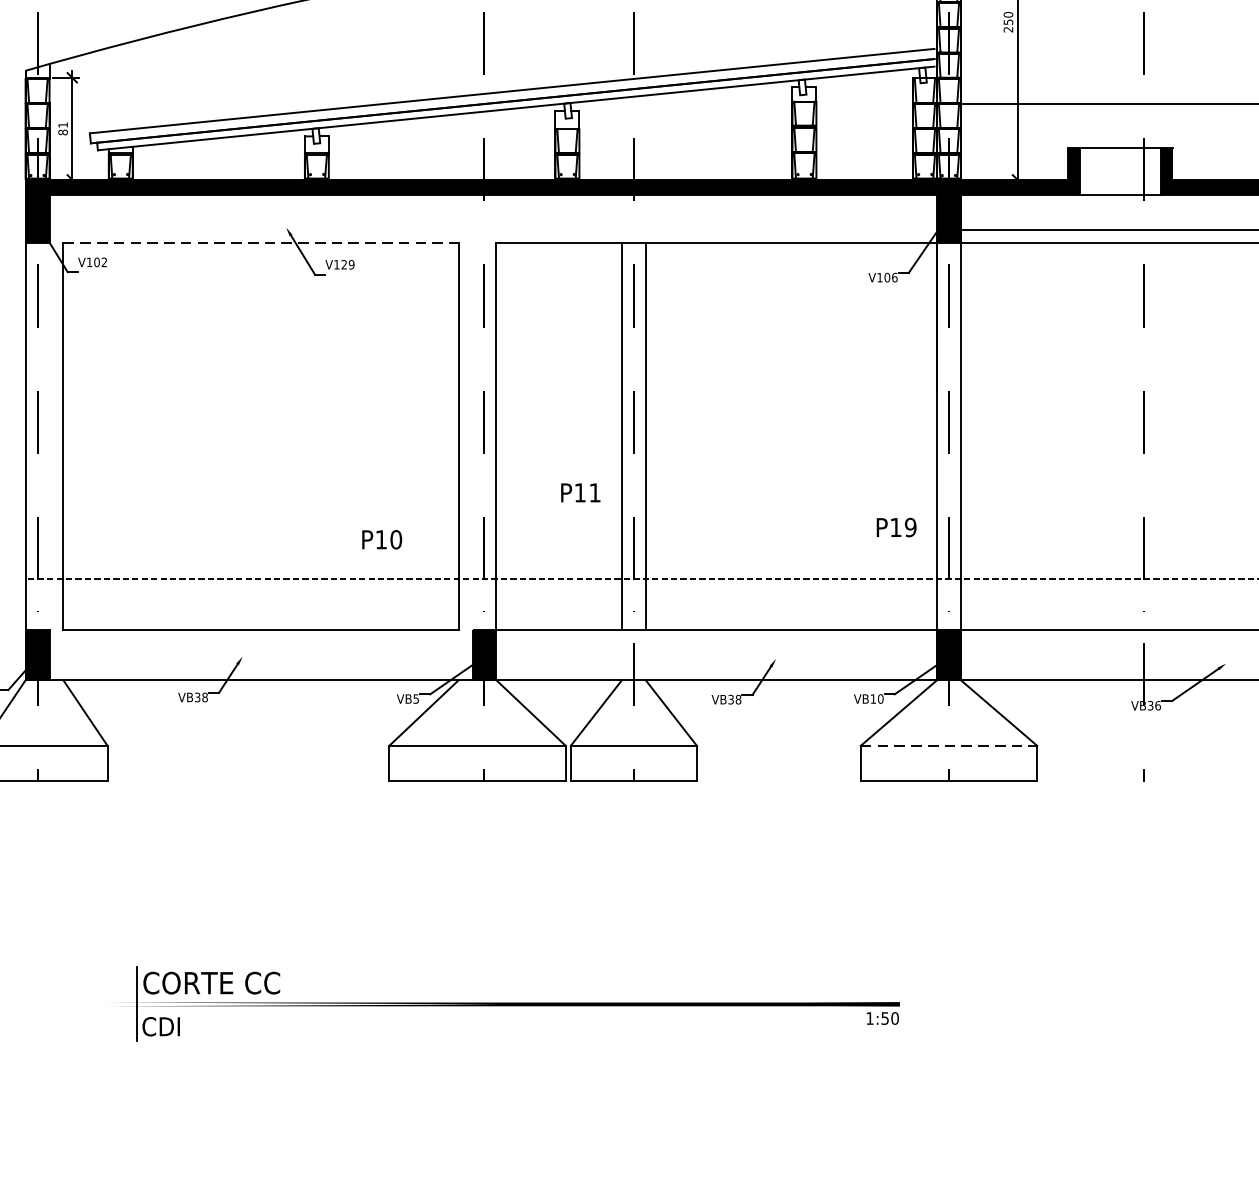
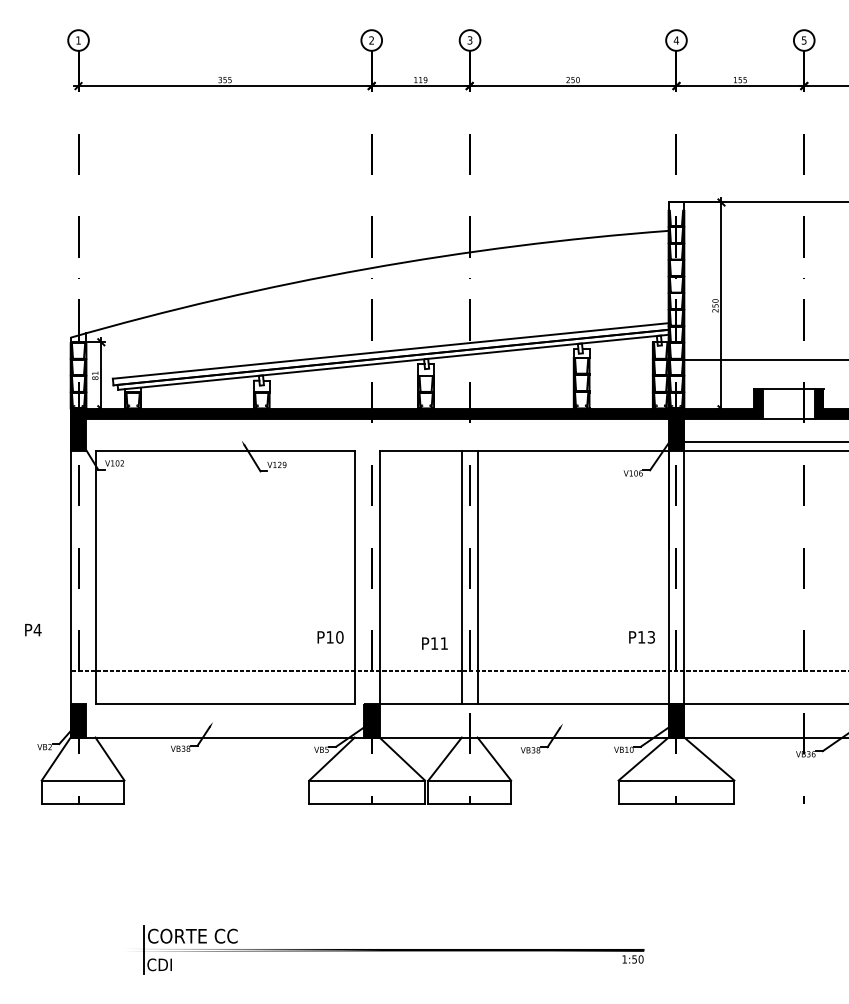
line: (261, 242) -> (225, 450), dashed -> solid
text: (580, 492) -> (434, 643), moved
text: (910, 527) -> (651, 637), P19 -> P13
text: (381, 539) -> (330, 637), moved
line: (949, 745) -> (676, 780), dashed -> solid

